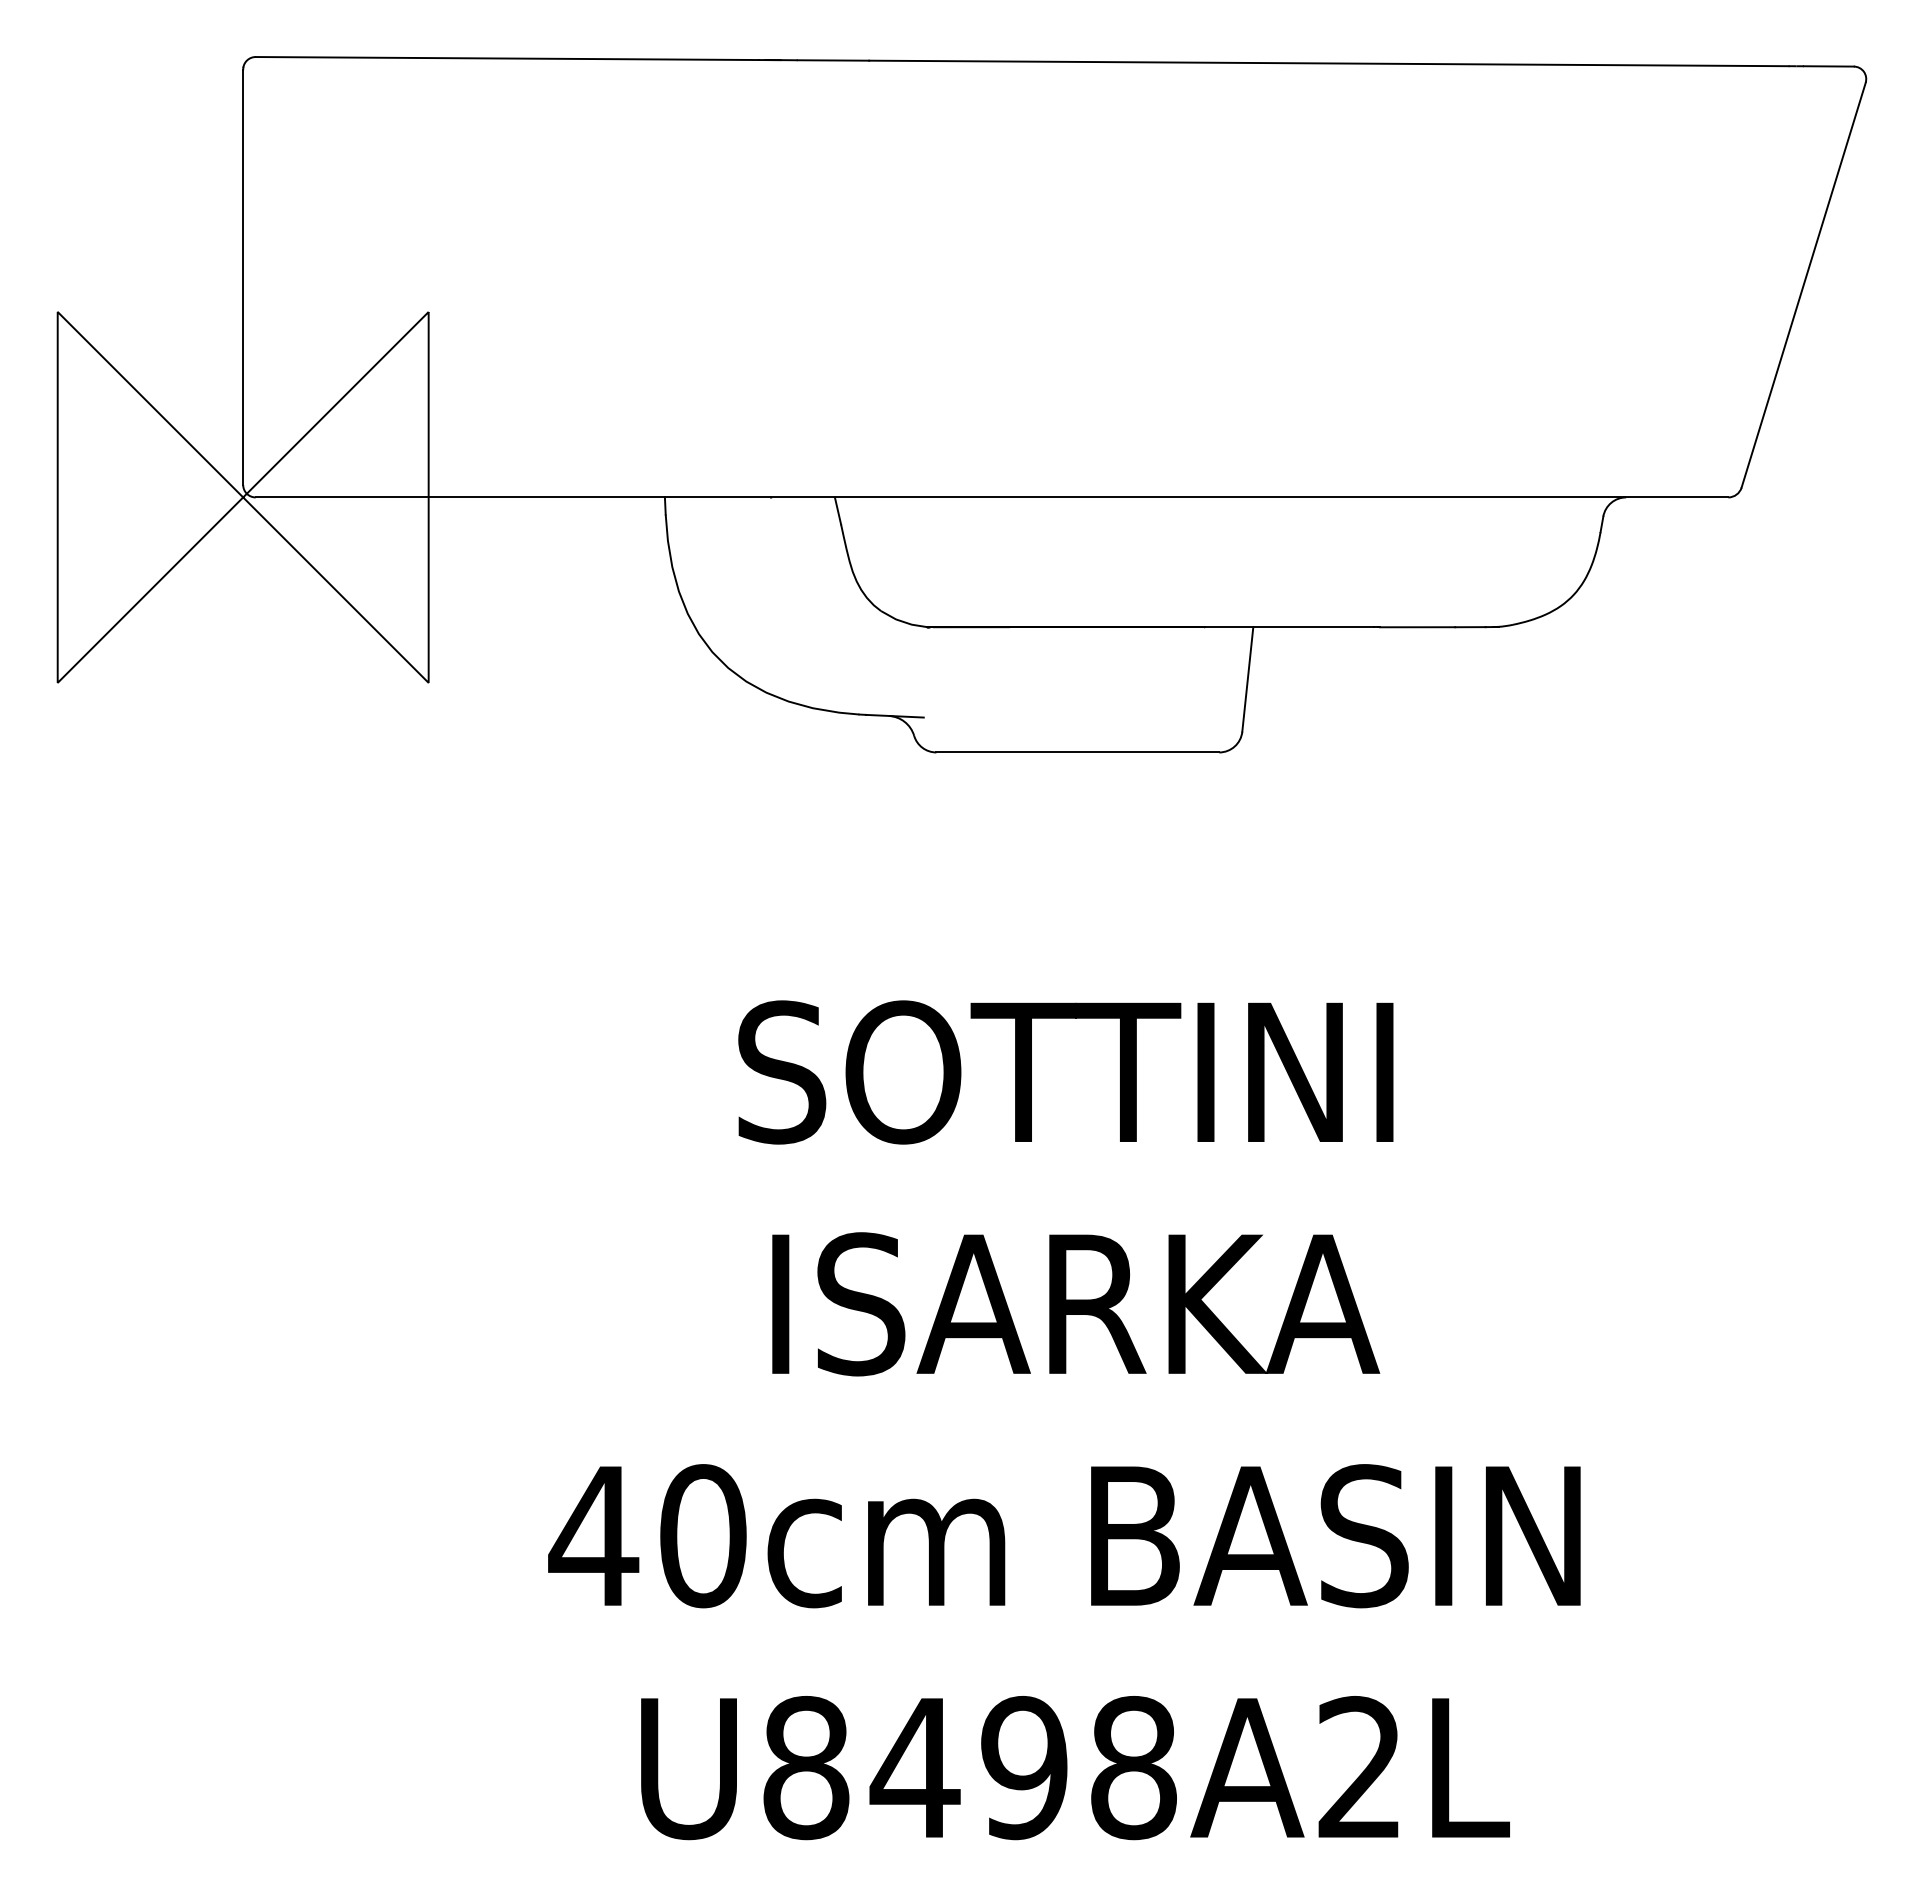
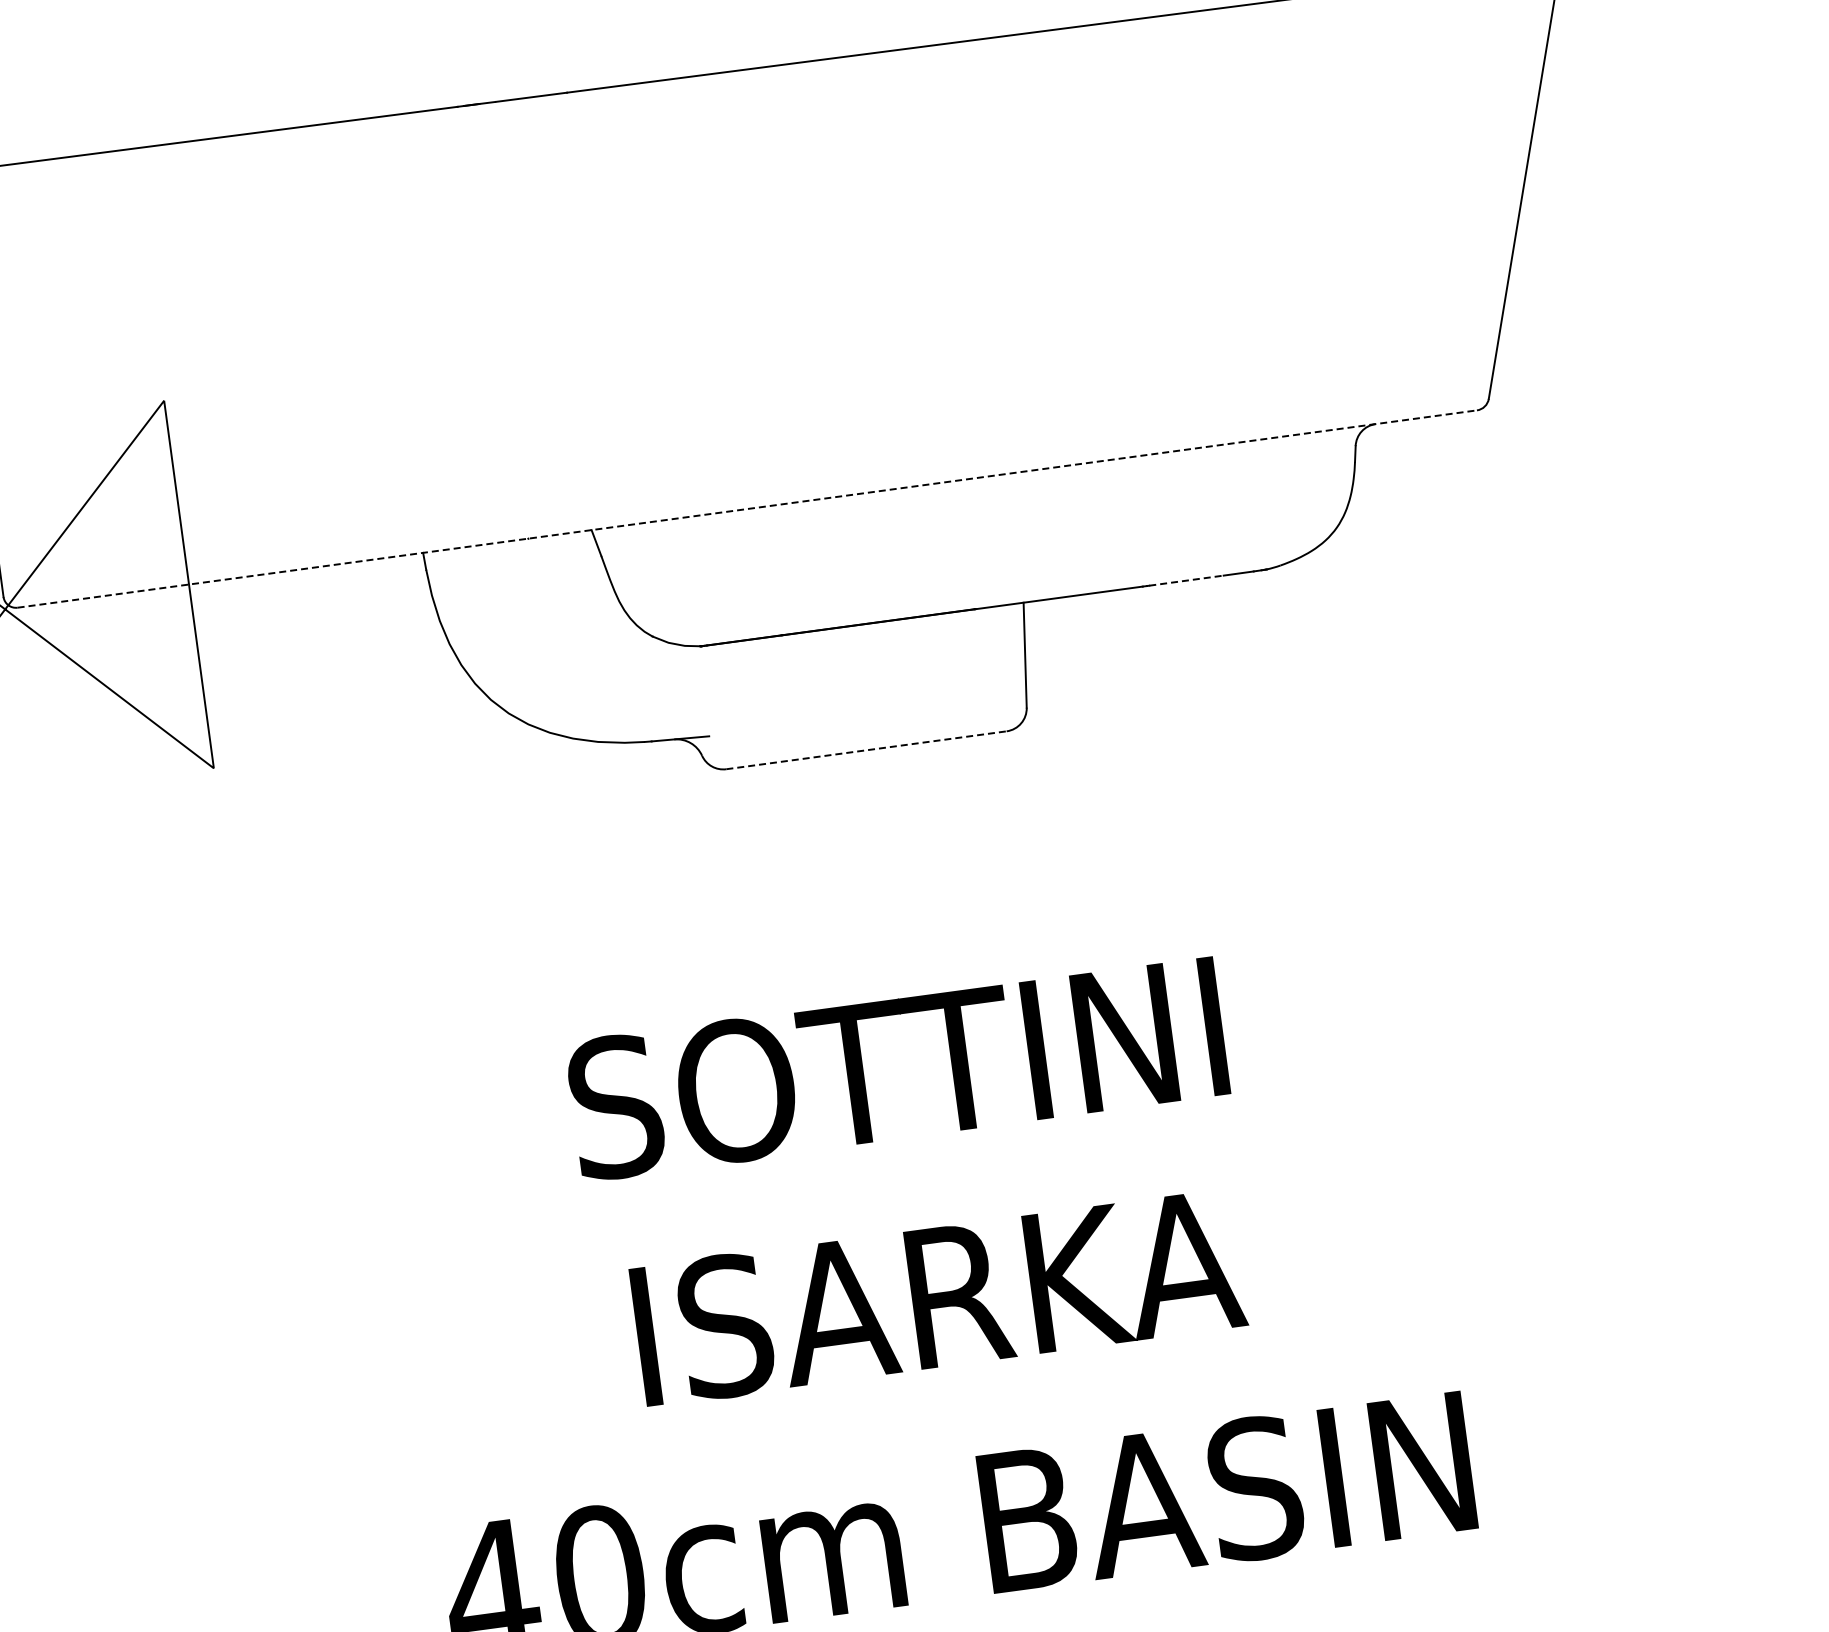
line: (992, 497) -> (747, 509), solid -> dashed
line: (1417, 627) -> (1186, 580), solid -> dashed
line: (1078, 752) -> (867, 750), solid -> dashed

